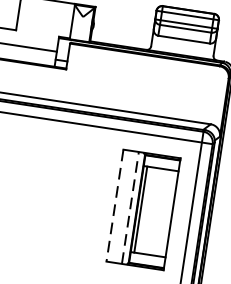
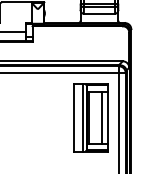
line: (115, 205) -> (73, 117), dashed -> solid
line: (129, 207) -> (82, 117), dashed -> solid
line: (163, 212) -> (102, 117), added

